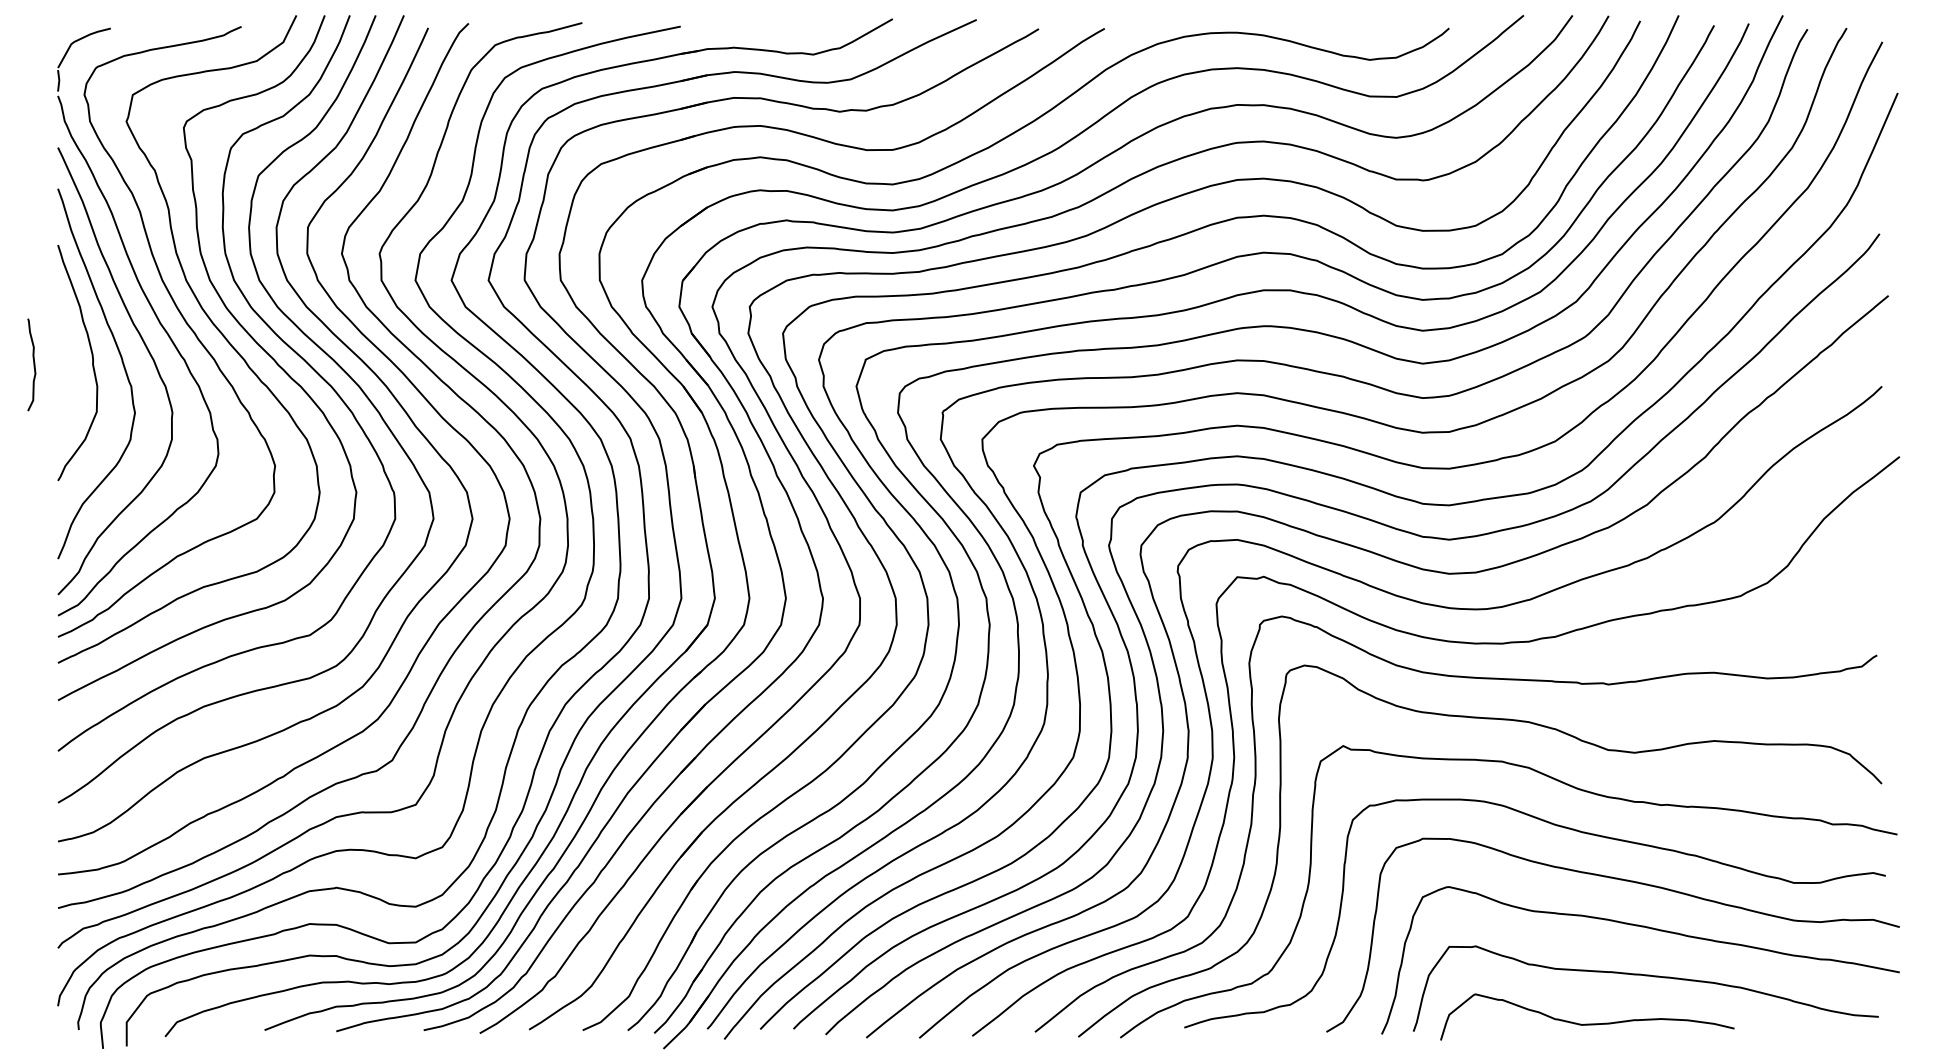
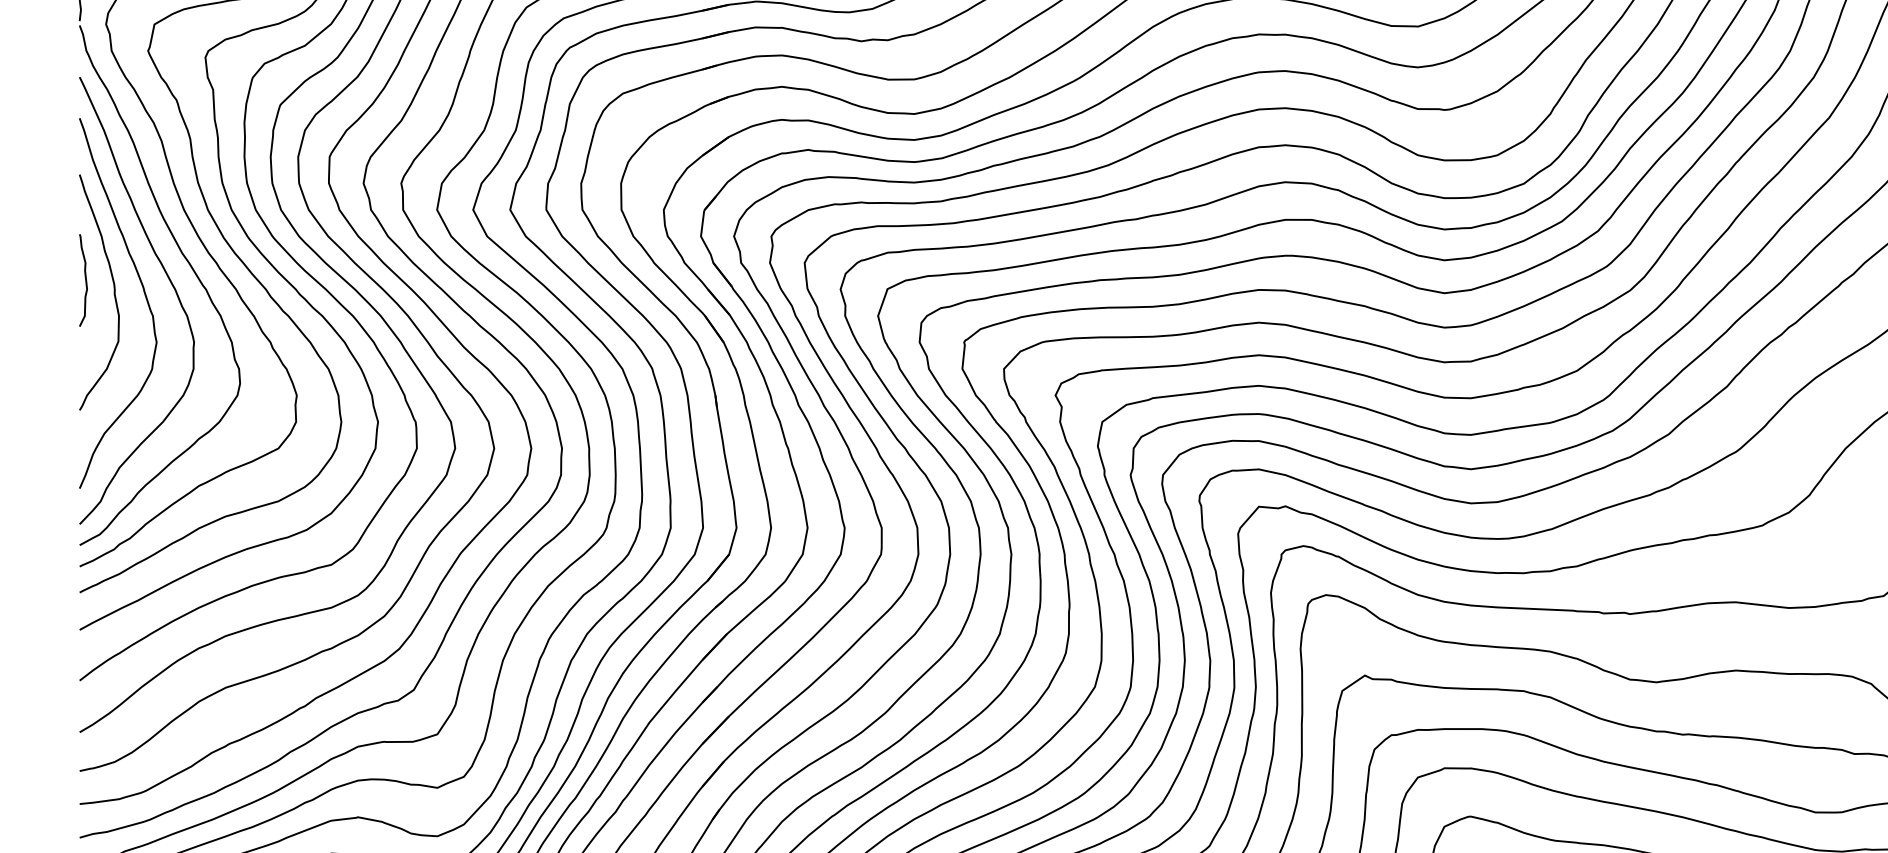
curve: (33, 364) -> (85, 280), moved

